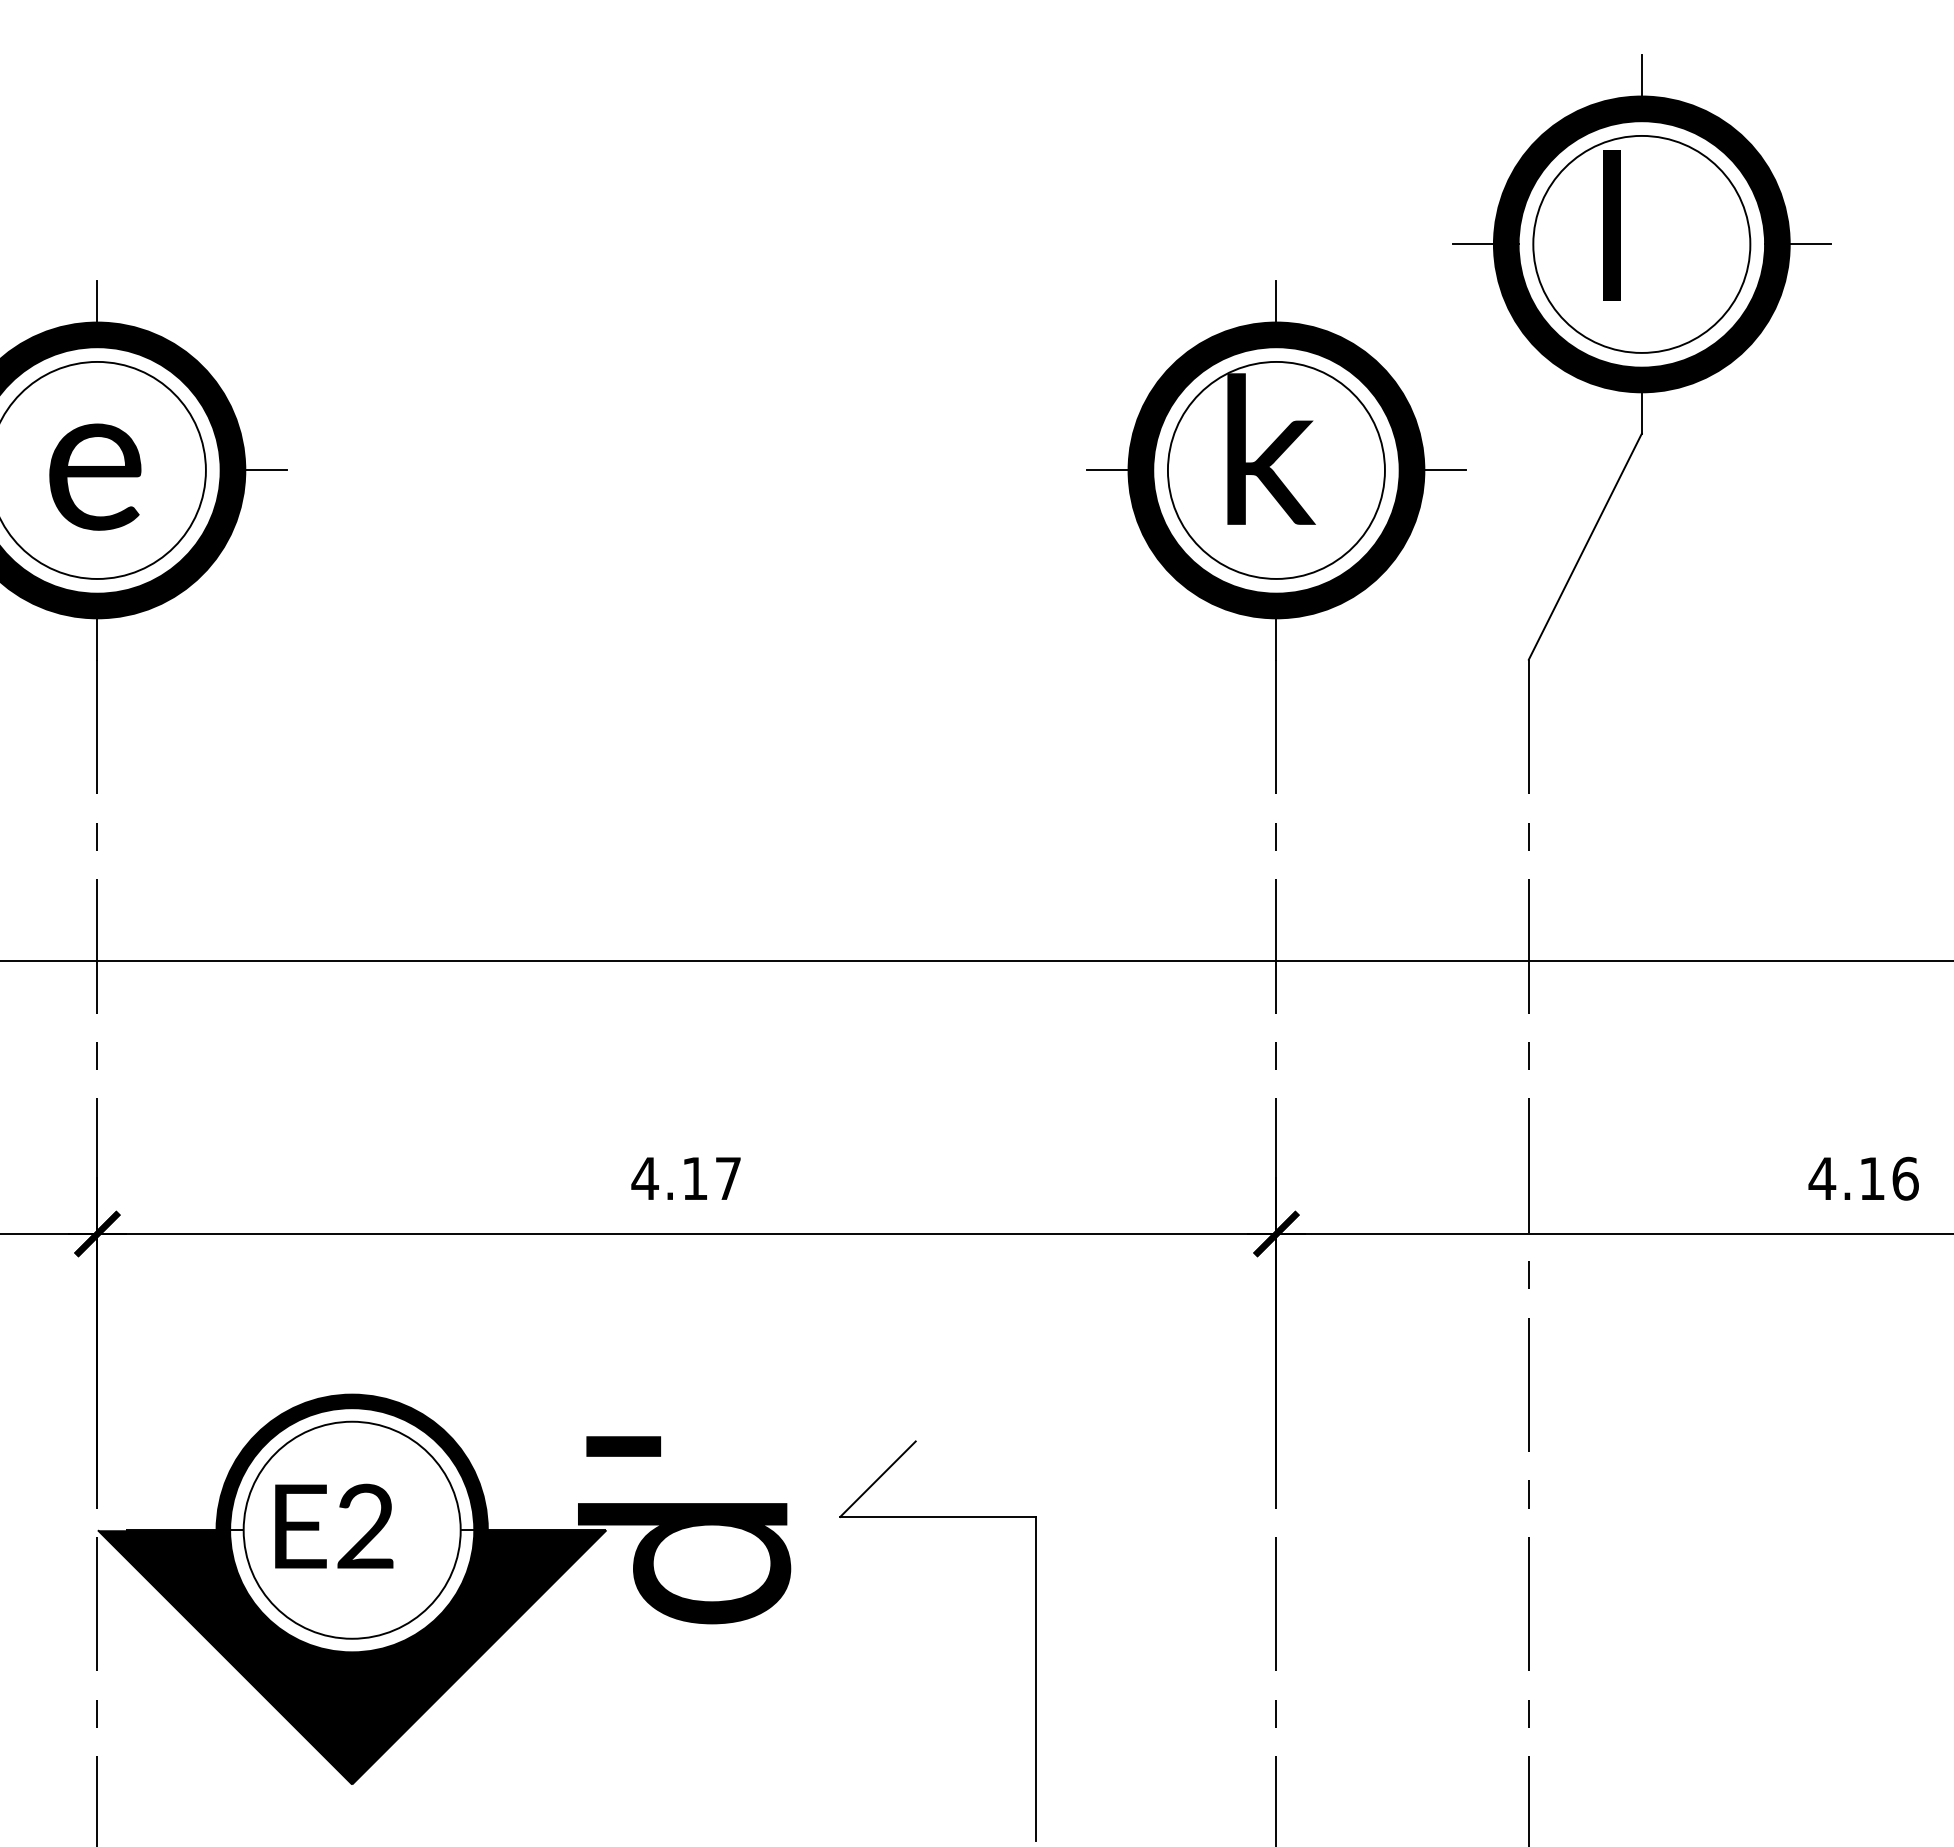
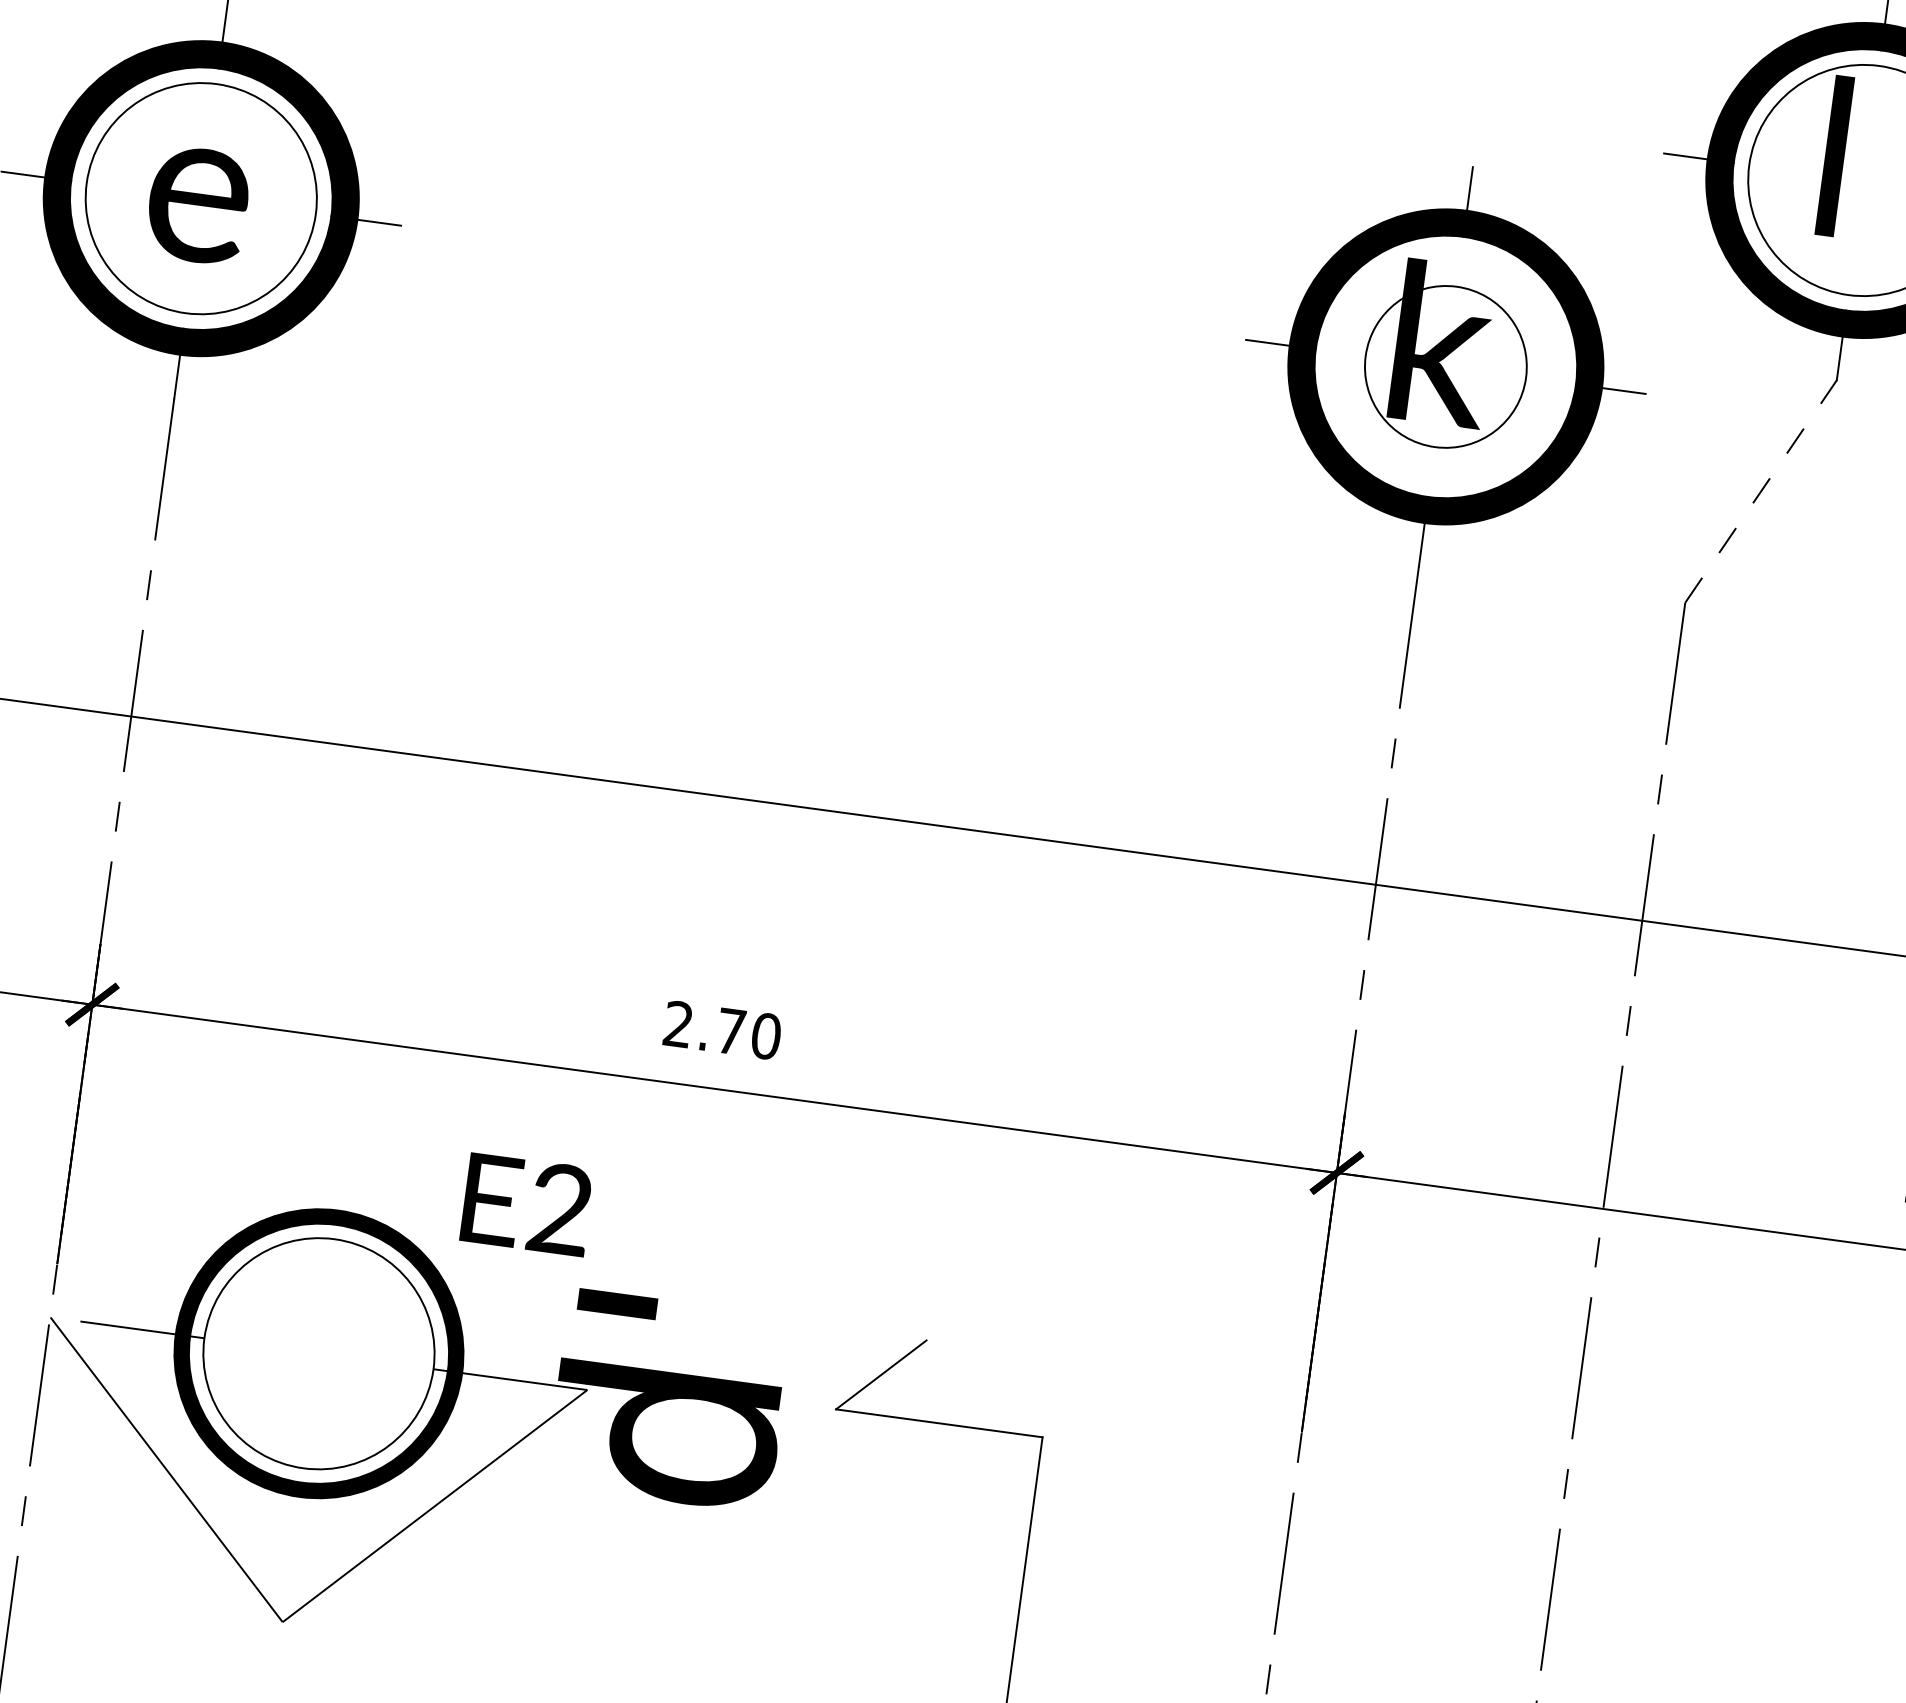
circle: (1275, 469) -> (1445, 365), size x0.7
line: (1585, 546) -> (1761, 491), solid -> dashed
text: (686, 1178) -> (722, 1030), 4.17 -> 2.70
text: (334, 1525) -> (527, 1203), moved
fill: (351, 1657) -> (300, 1487), removed

